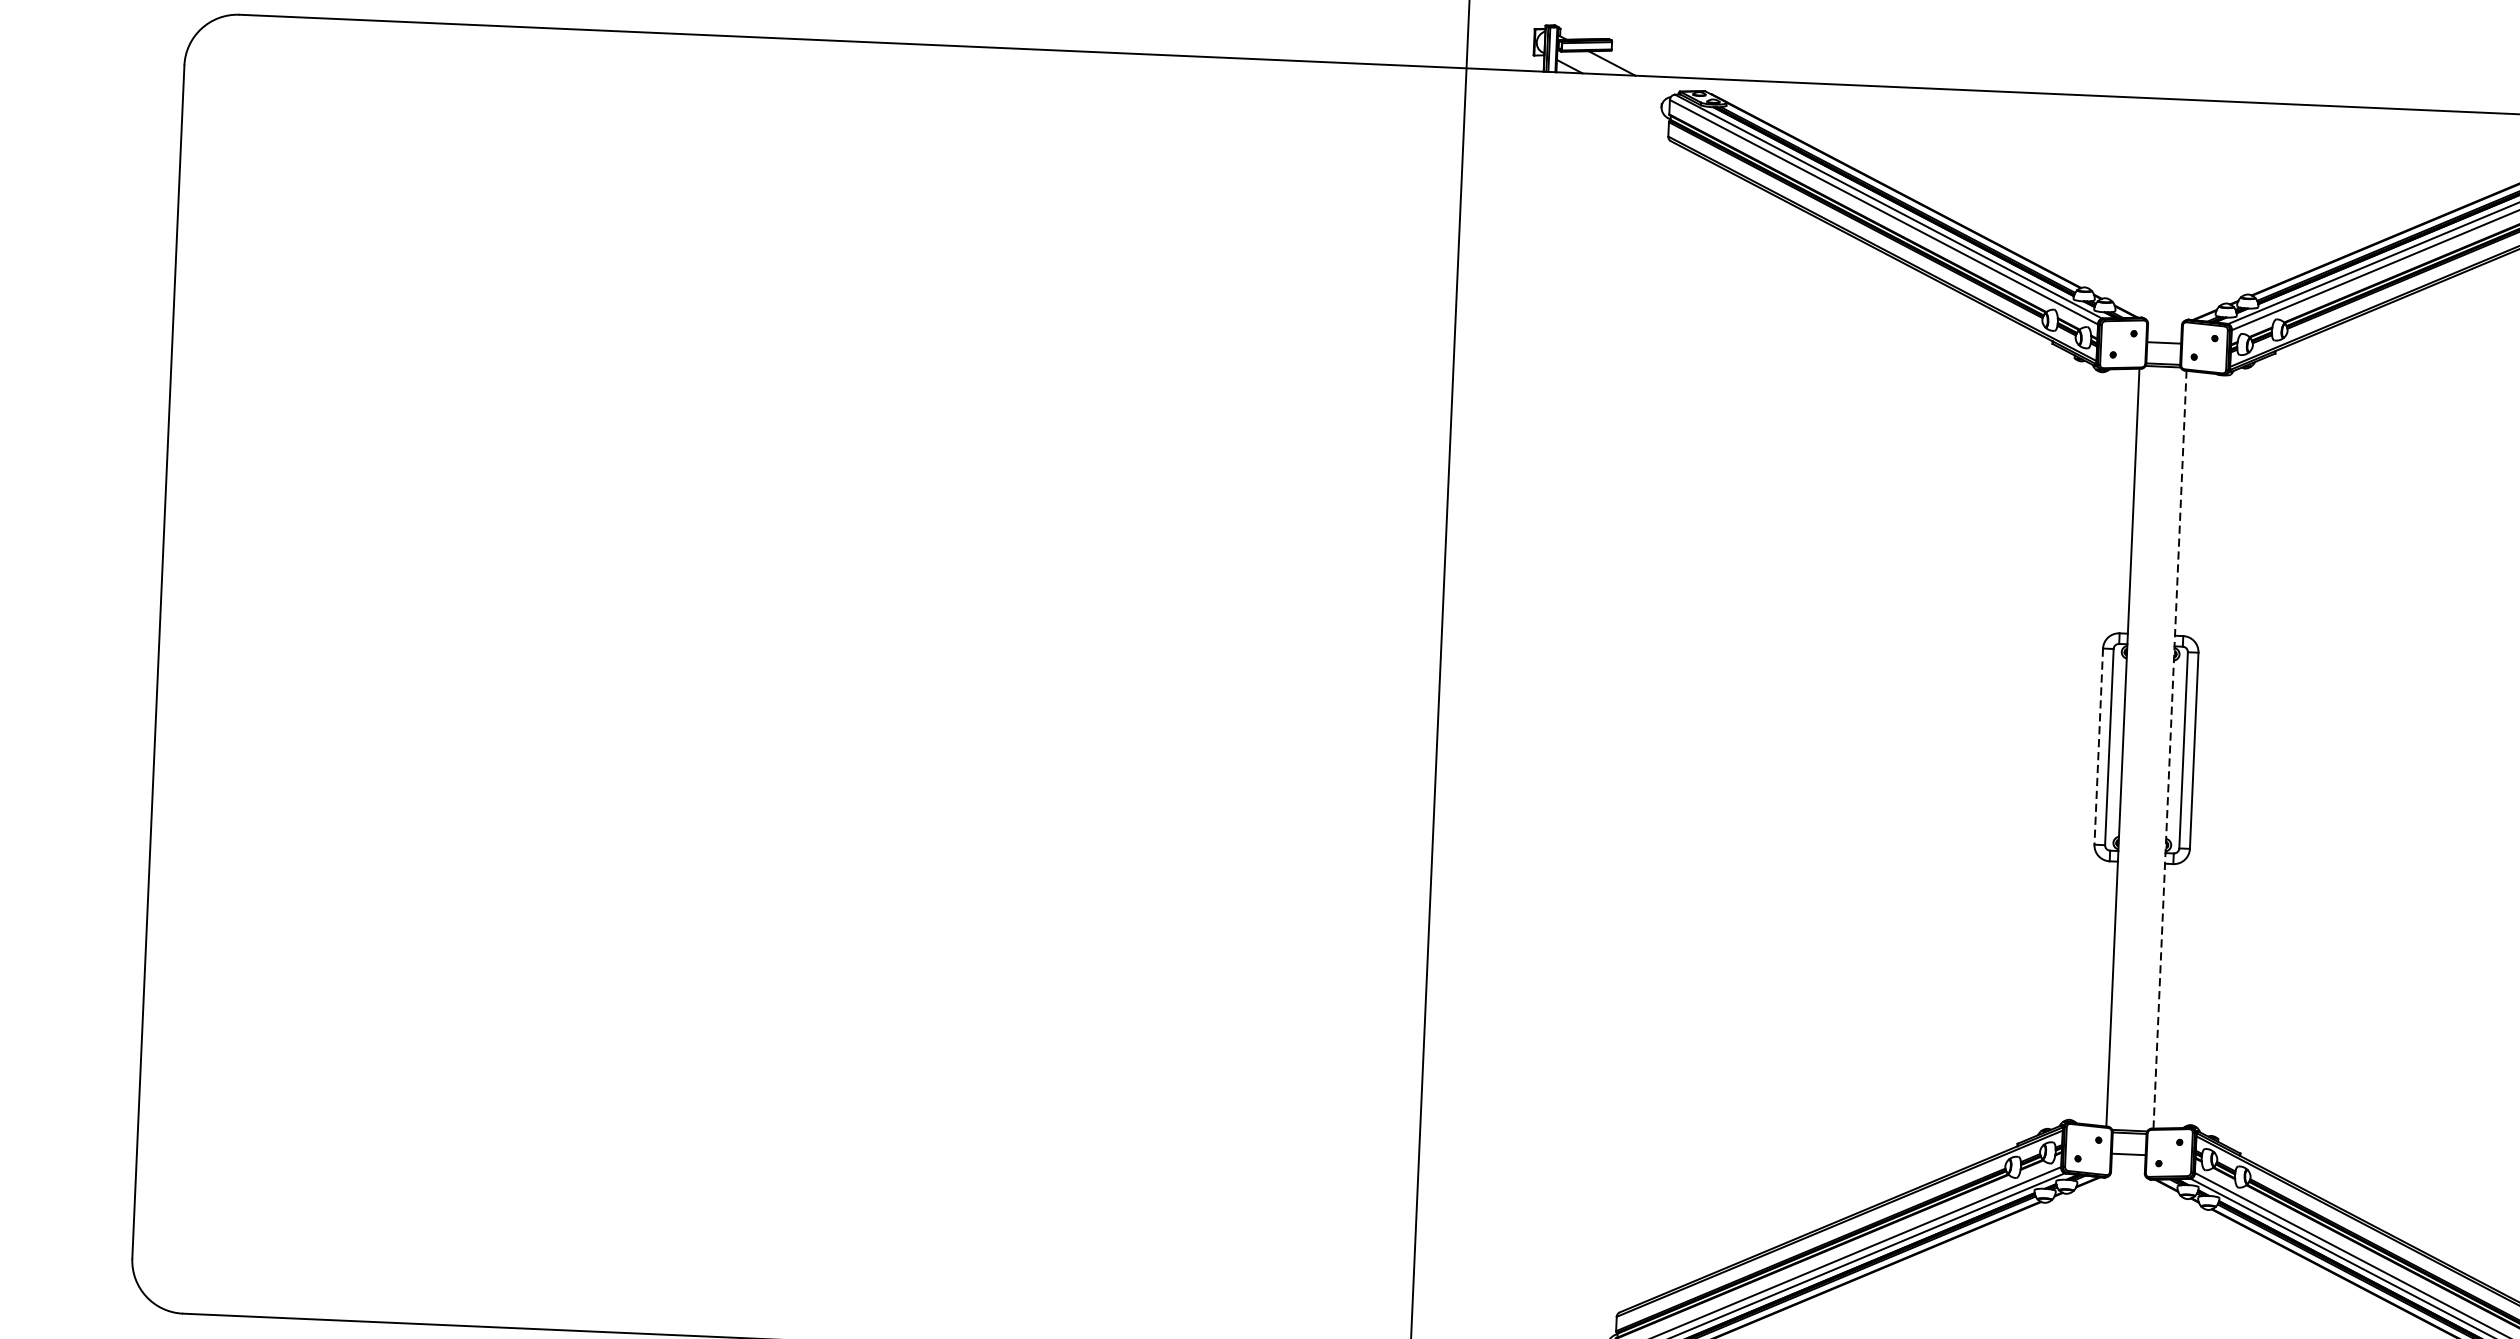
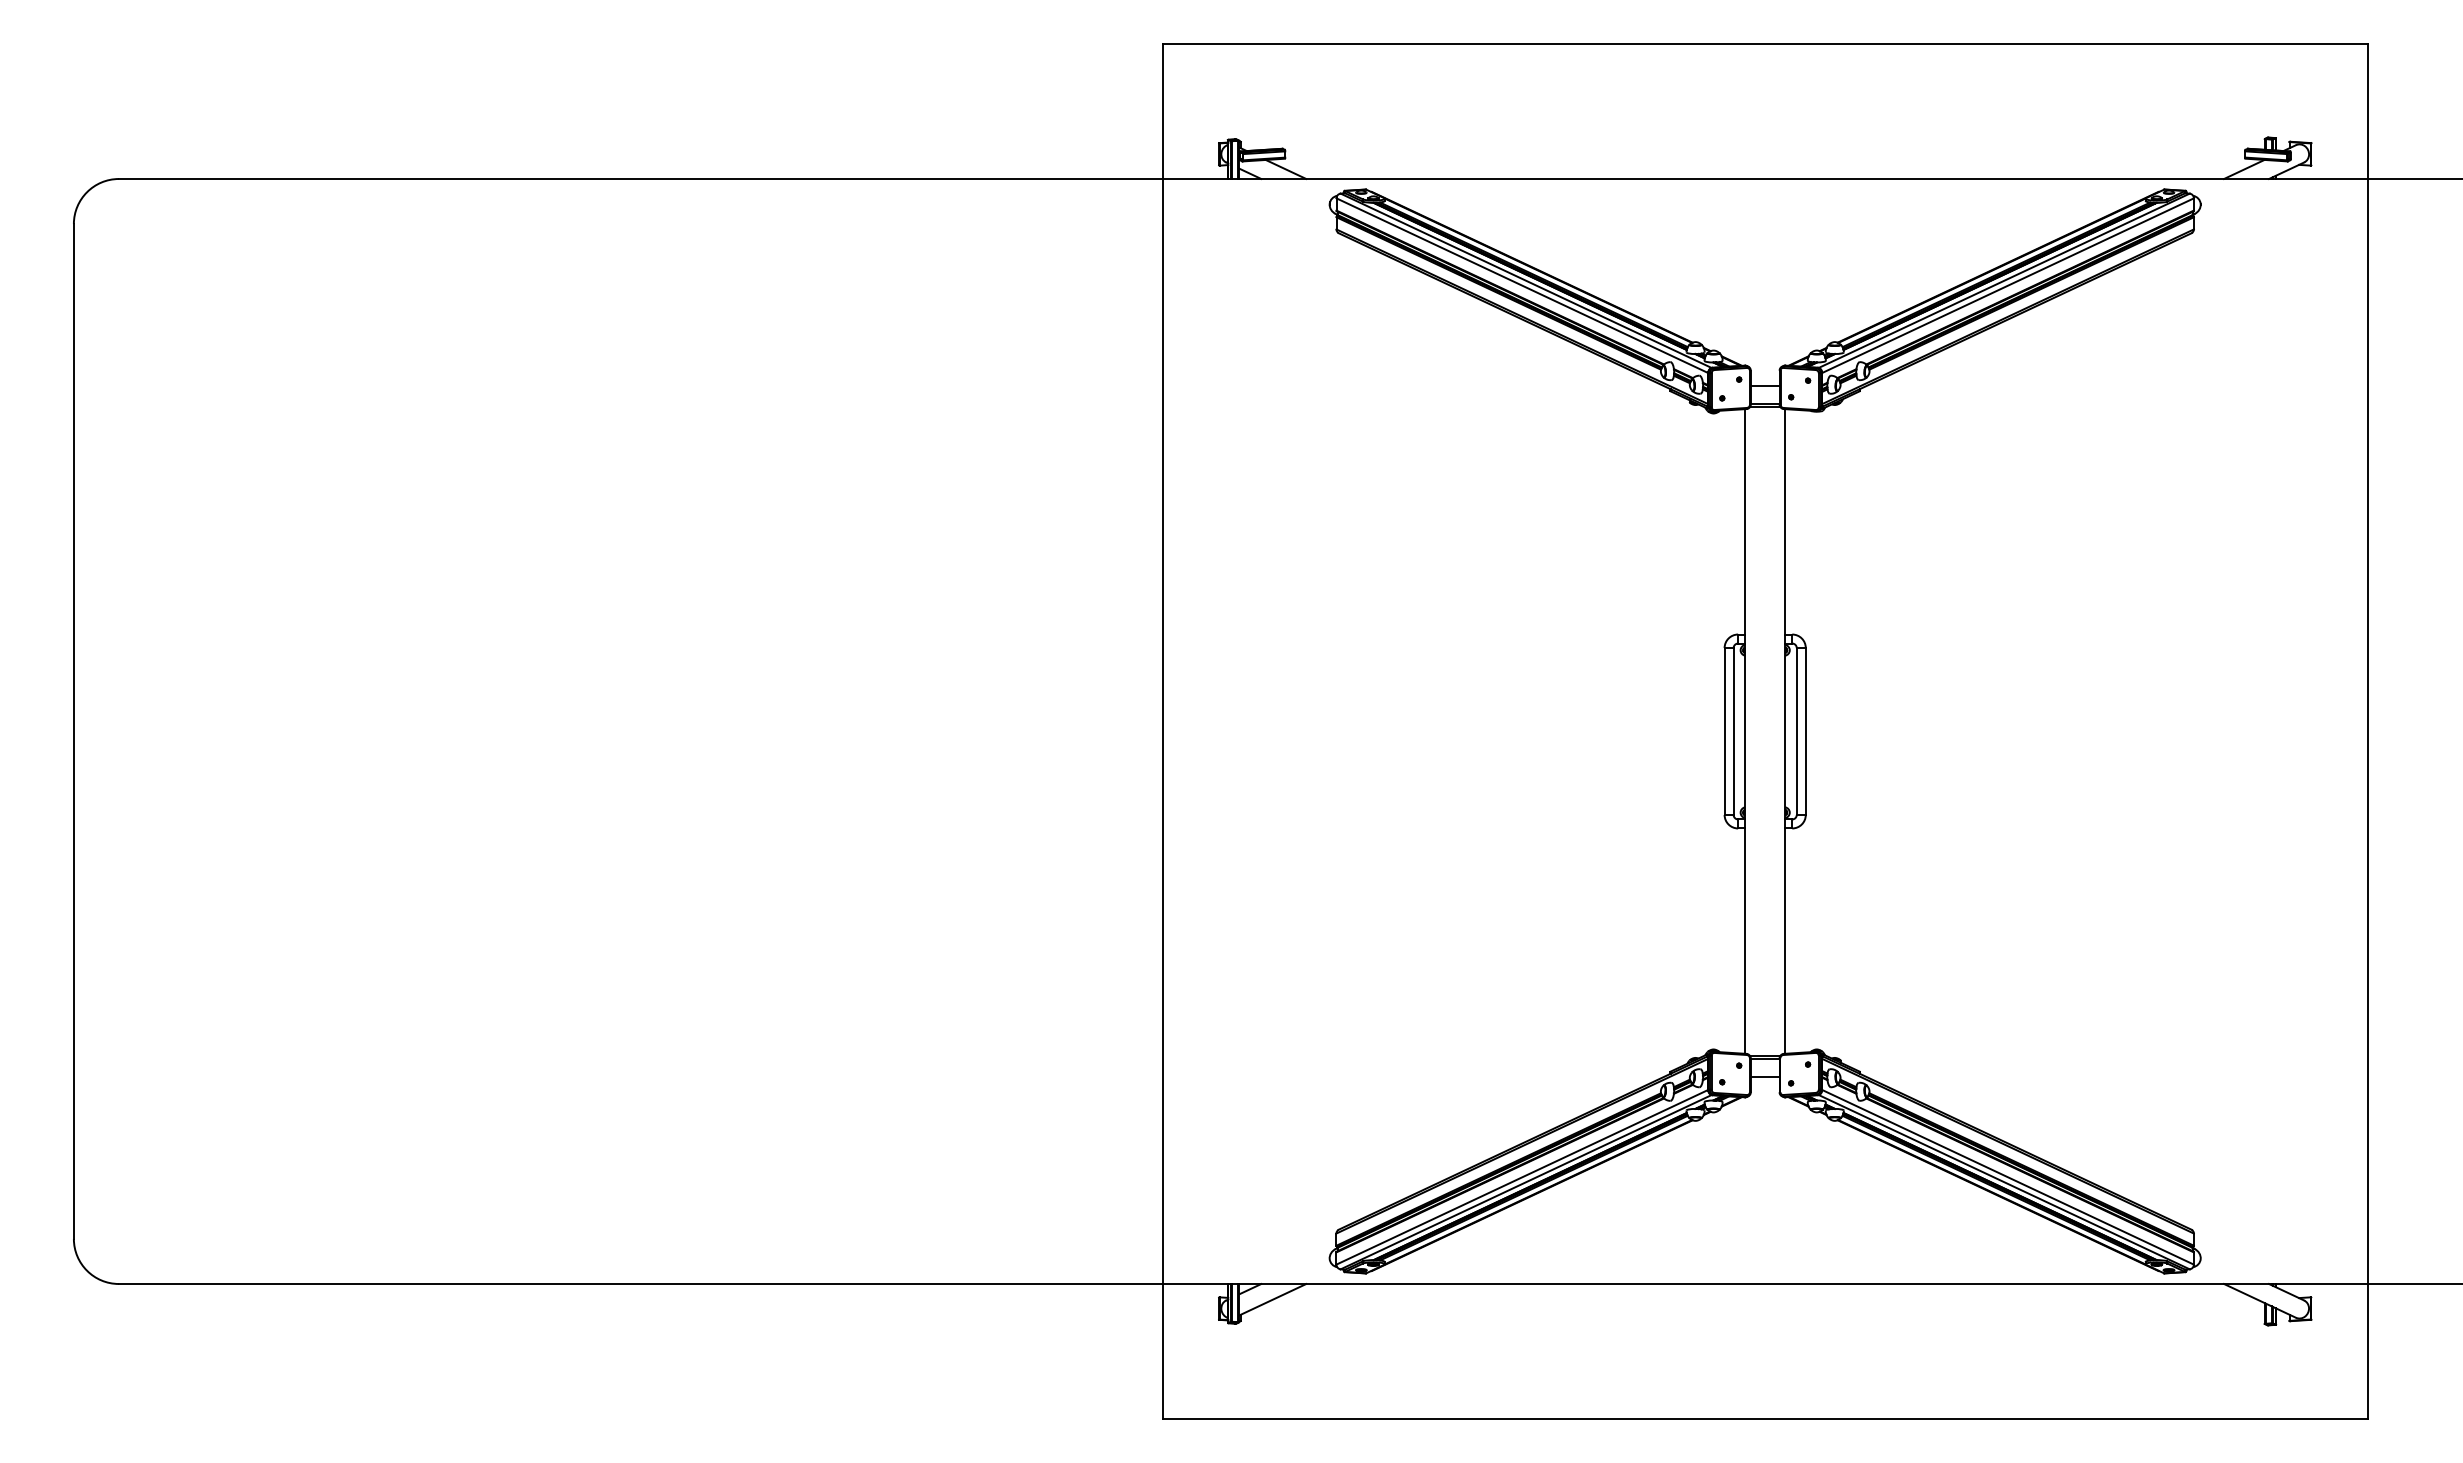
line: (2098, 747) -> (1724, 732), dashed -> solid
line: (2170, 748) -> (1785, 730), dashed -> solid

